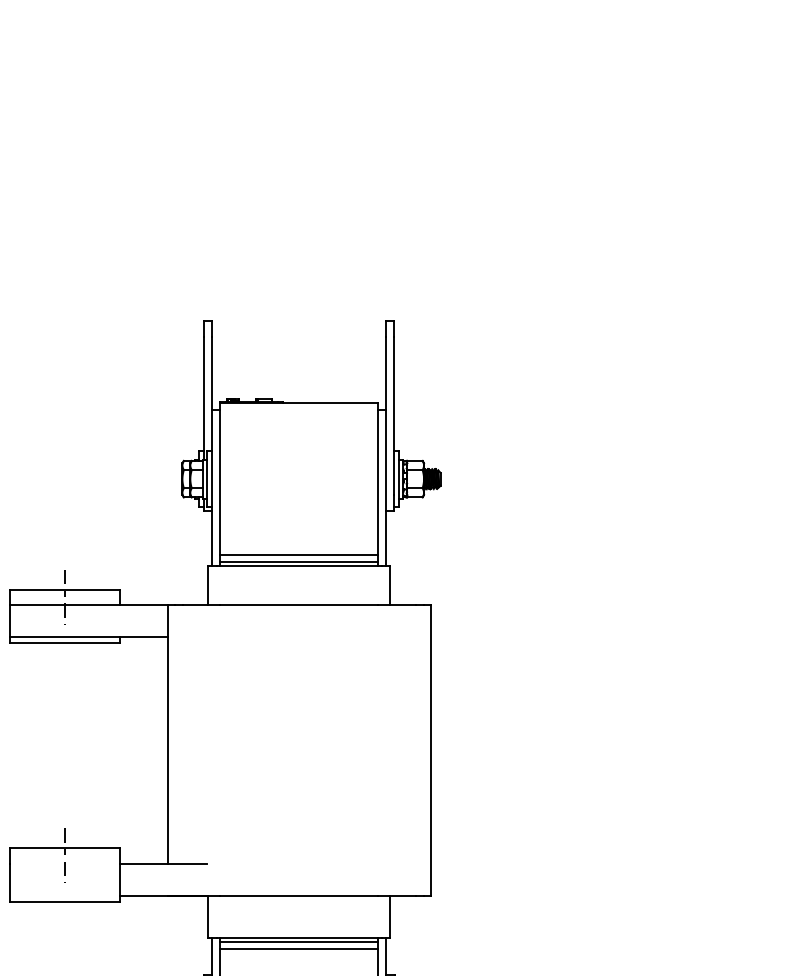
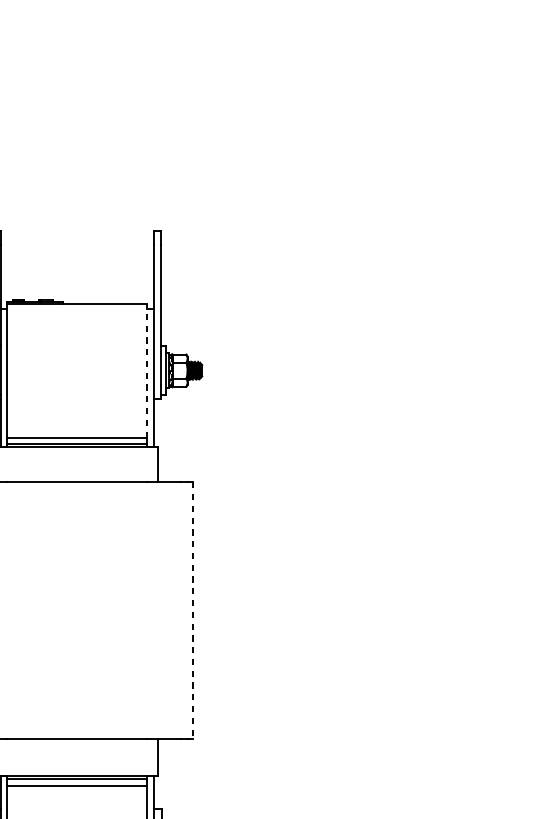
line: (378, 479) -> (147, 370), solid -> dashed
line: (430, 751) -> (193, 611), solid -> dashed

